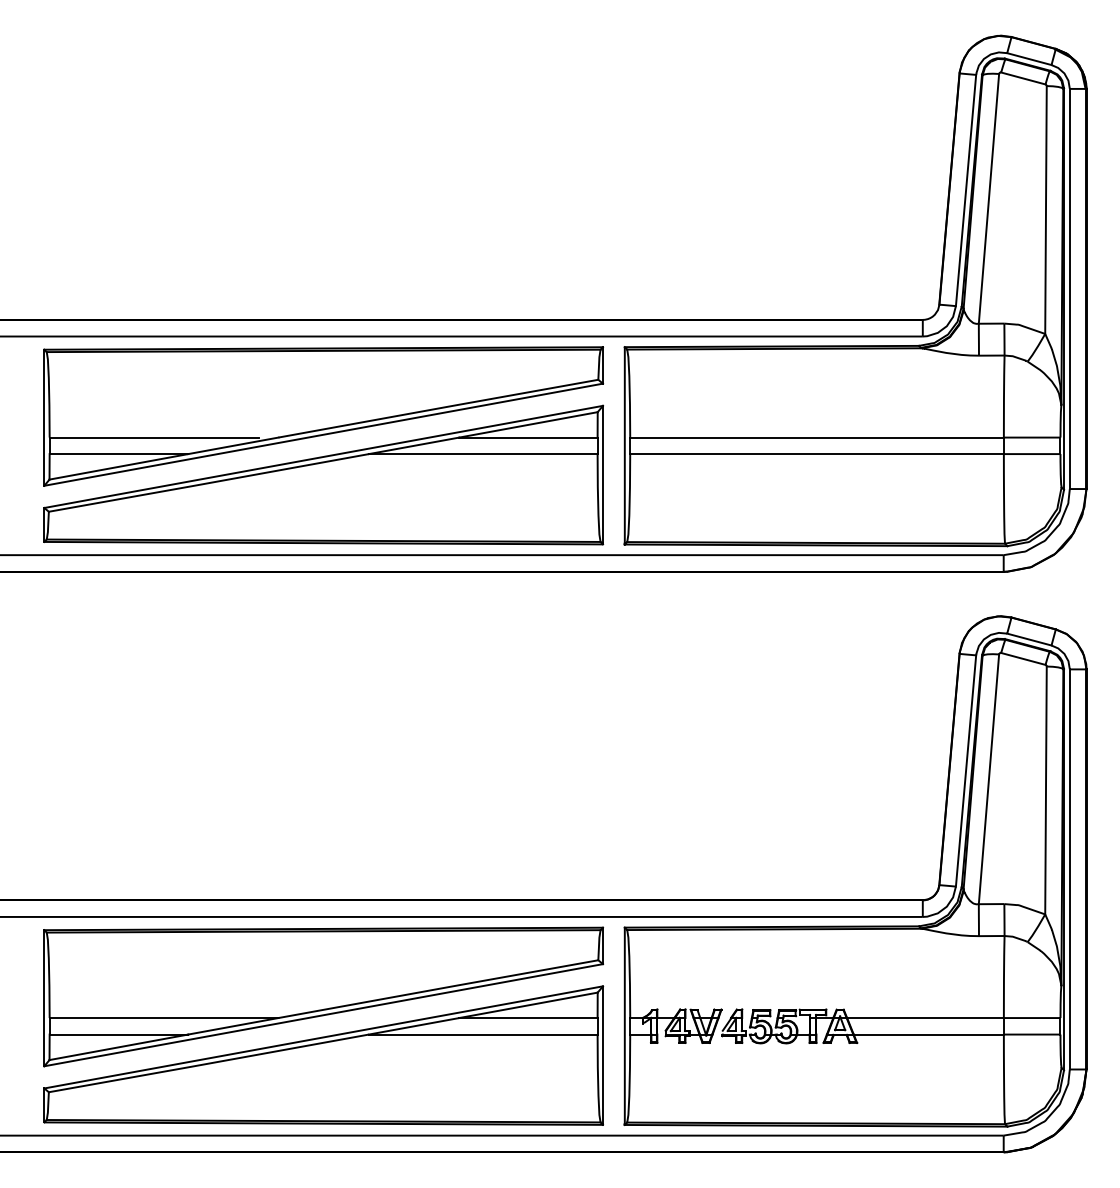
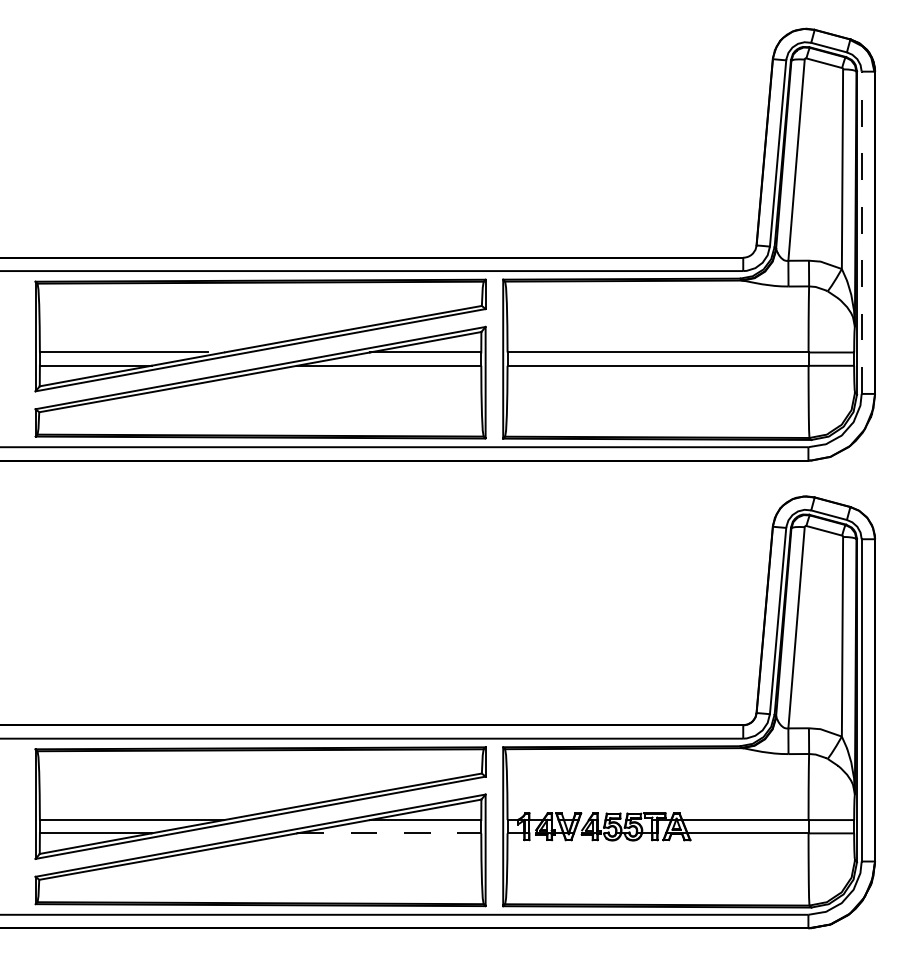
line: (1069, 288) -> (861, 232), solid -> dashed
line: (483, 1034) -> (389, 833), solid -> dashed

